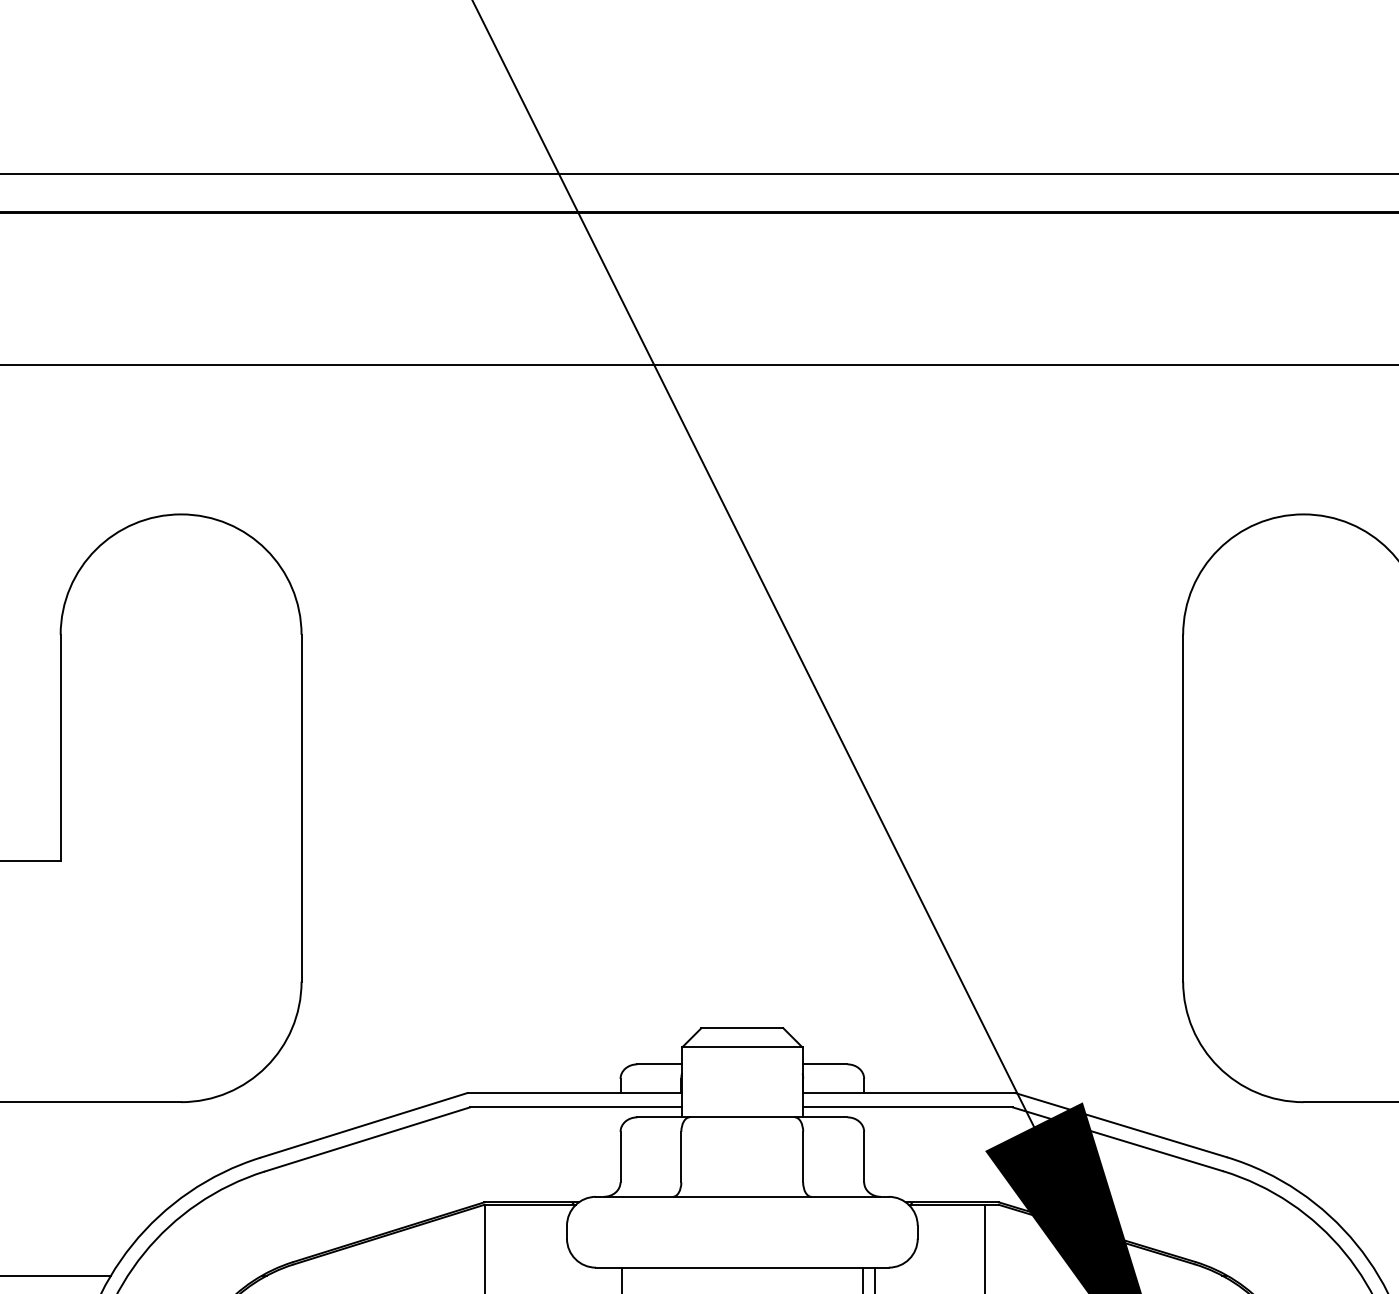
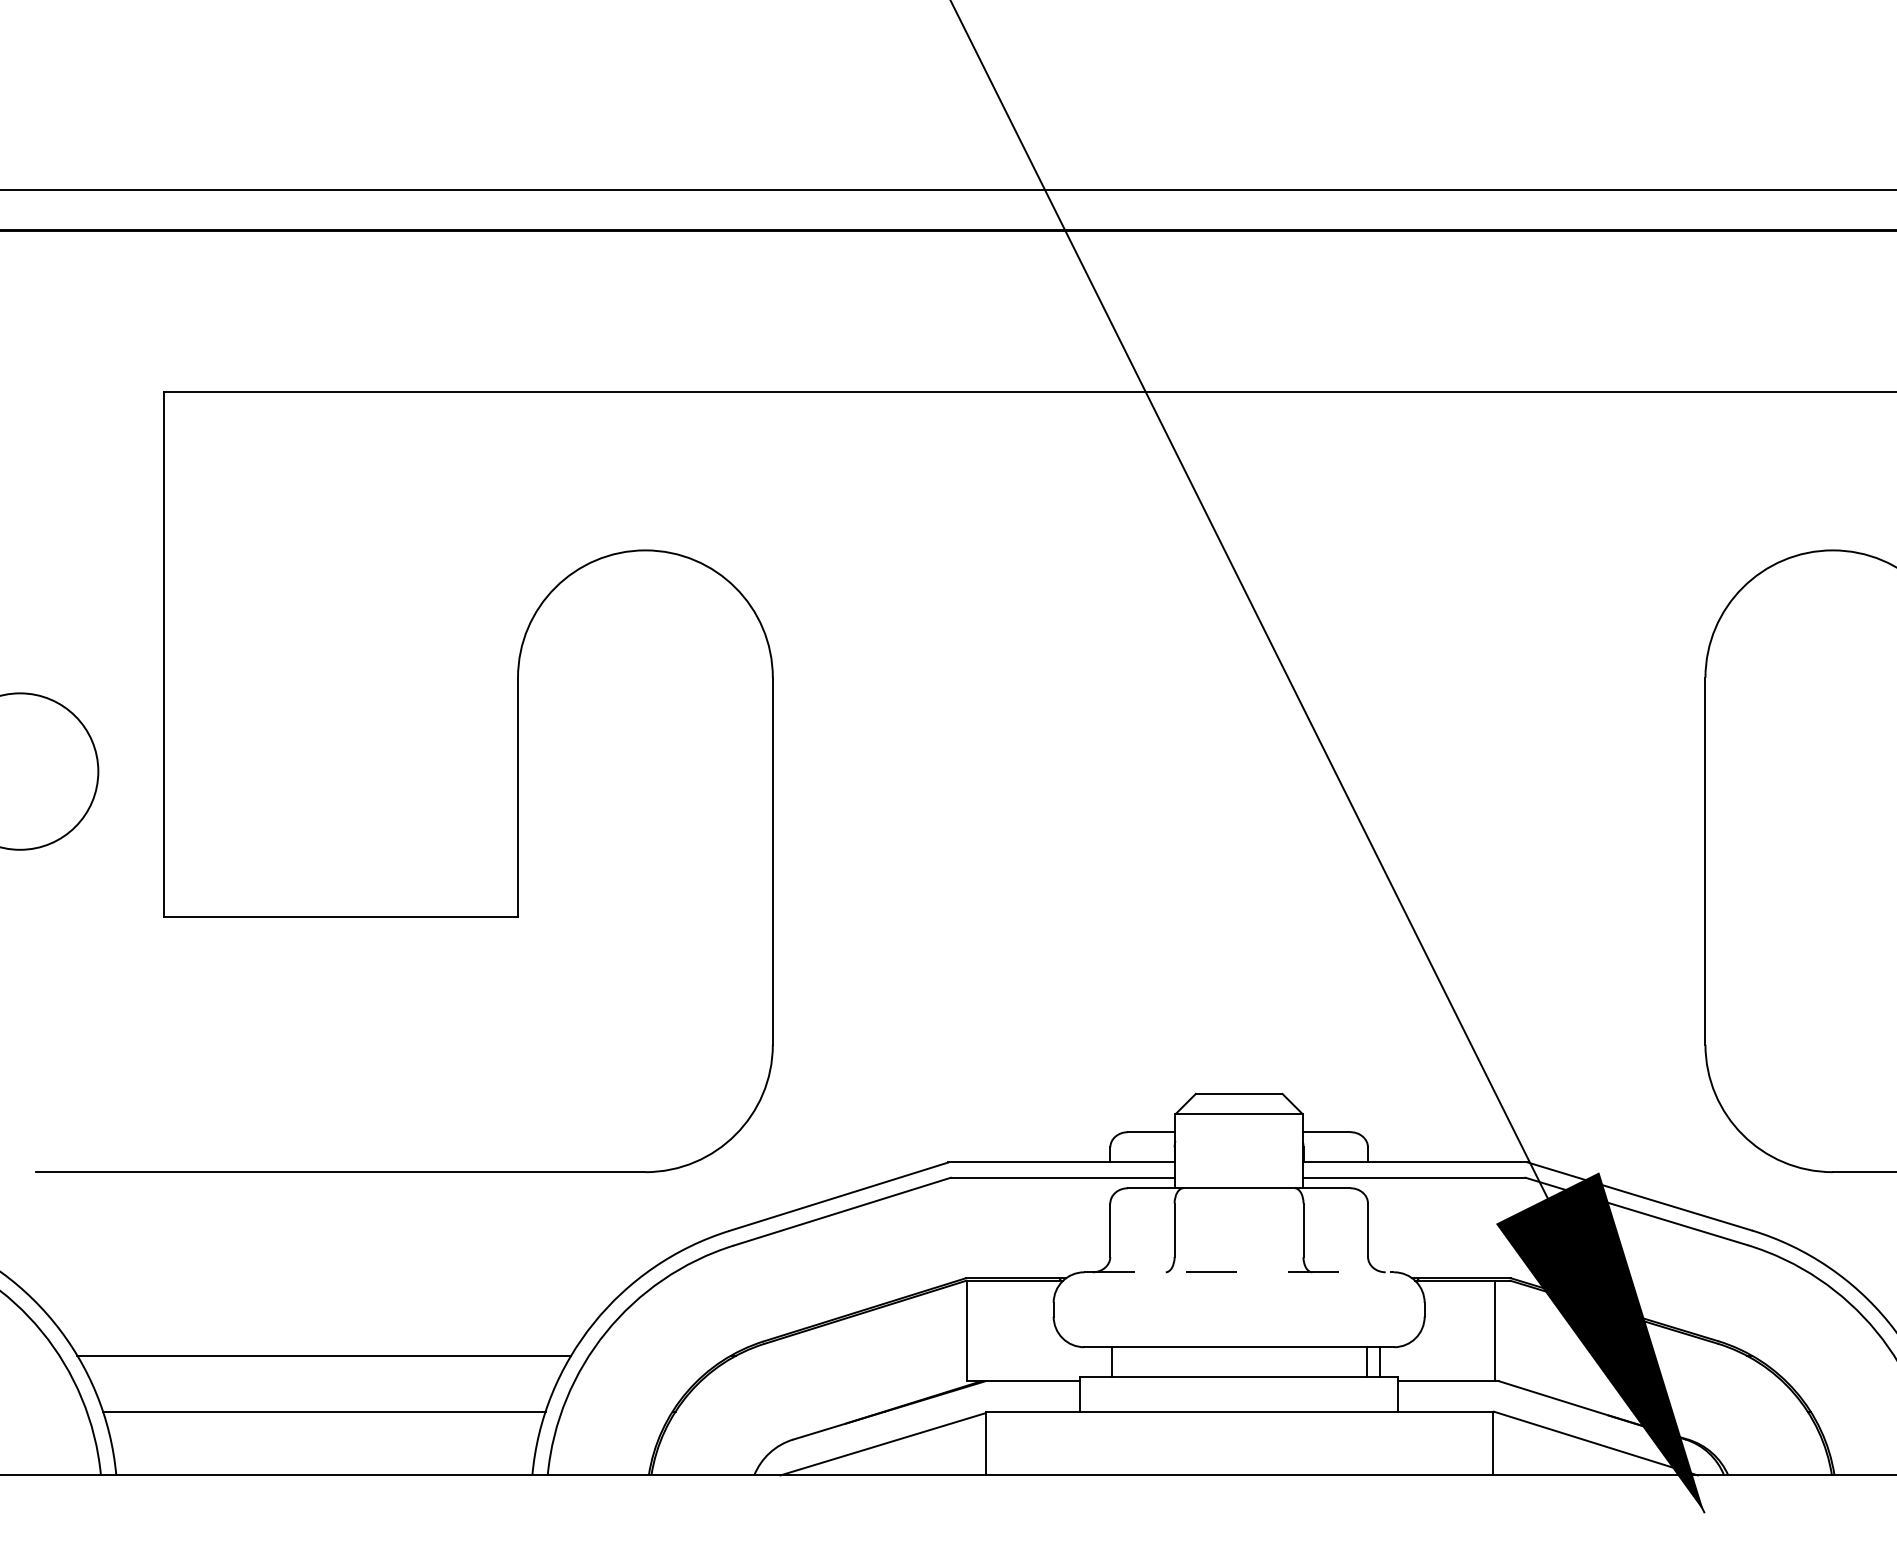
line: (742, 1197) -> (1239, 1272), solid -> dashed

